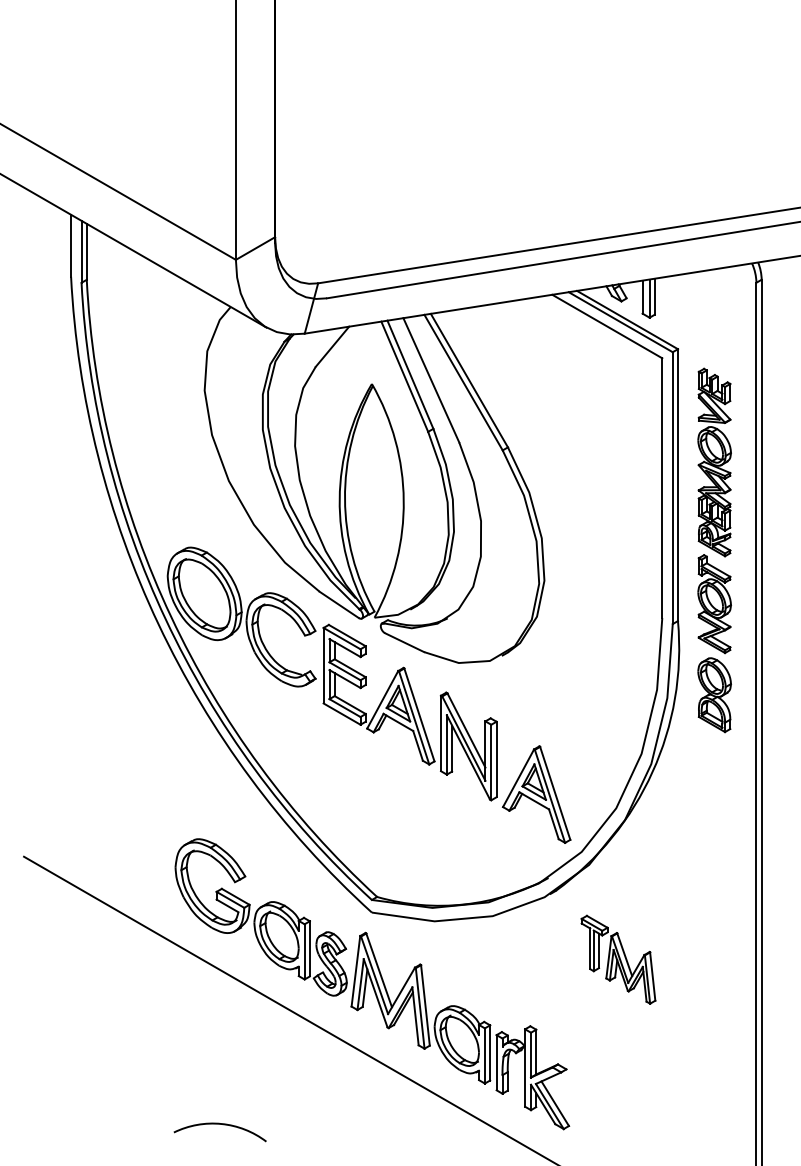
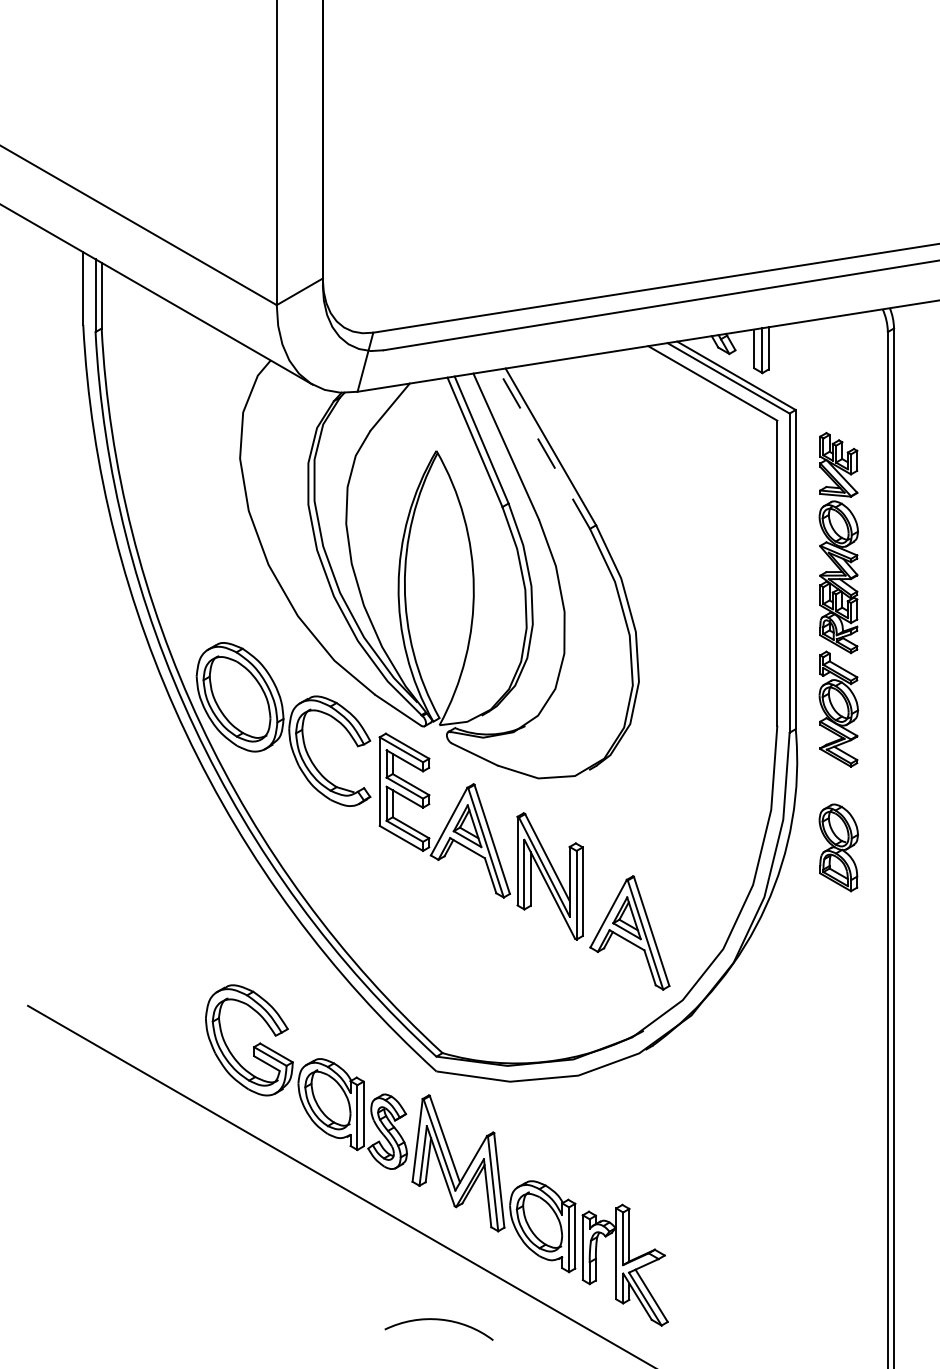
line: (463, 382) -> (543, 449), solid -> dashed
part: (714, 695) -> (838, 848), moved
part: (618, 959) -> (725, 1126), removed
arc: (219, 1124) -> (438, 1320), moved

